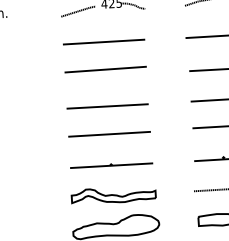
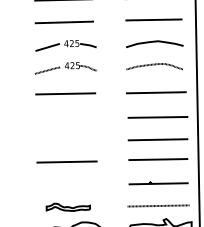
line: (104, 68) -> (65, 113), removed
line: (107, 106) -> (66, 141), removed
line: (111, 164) -> (67, 184), removed
part: (113, 195) -> (68, 207), size x0.7

